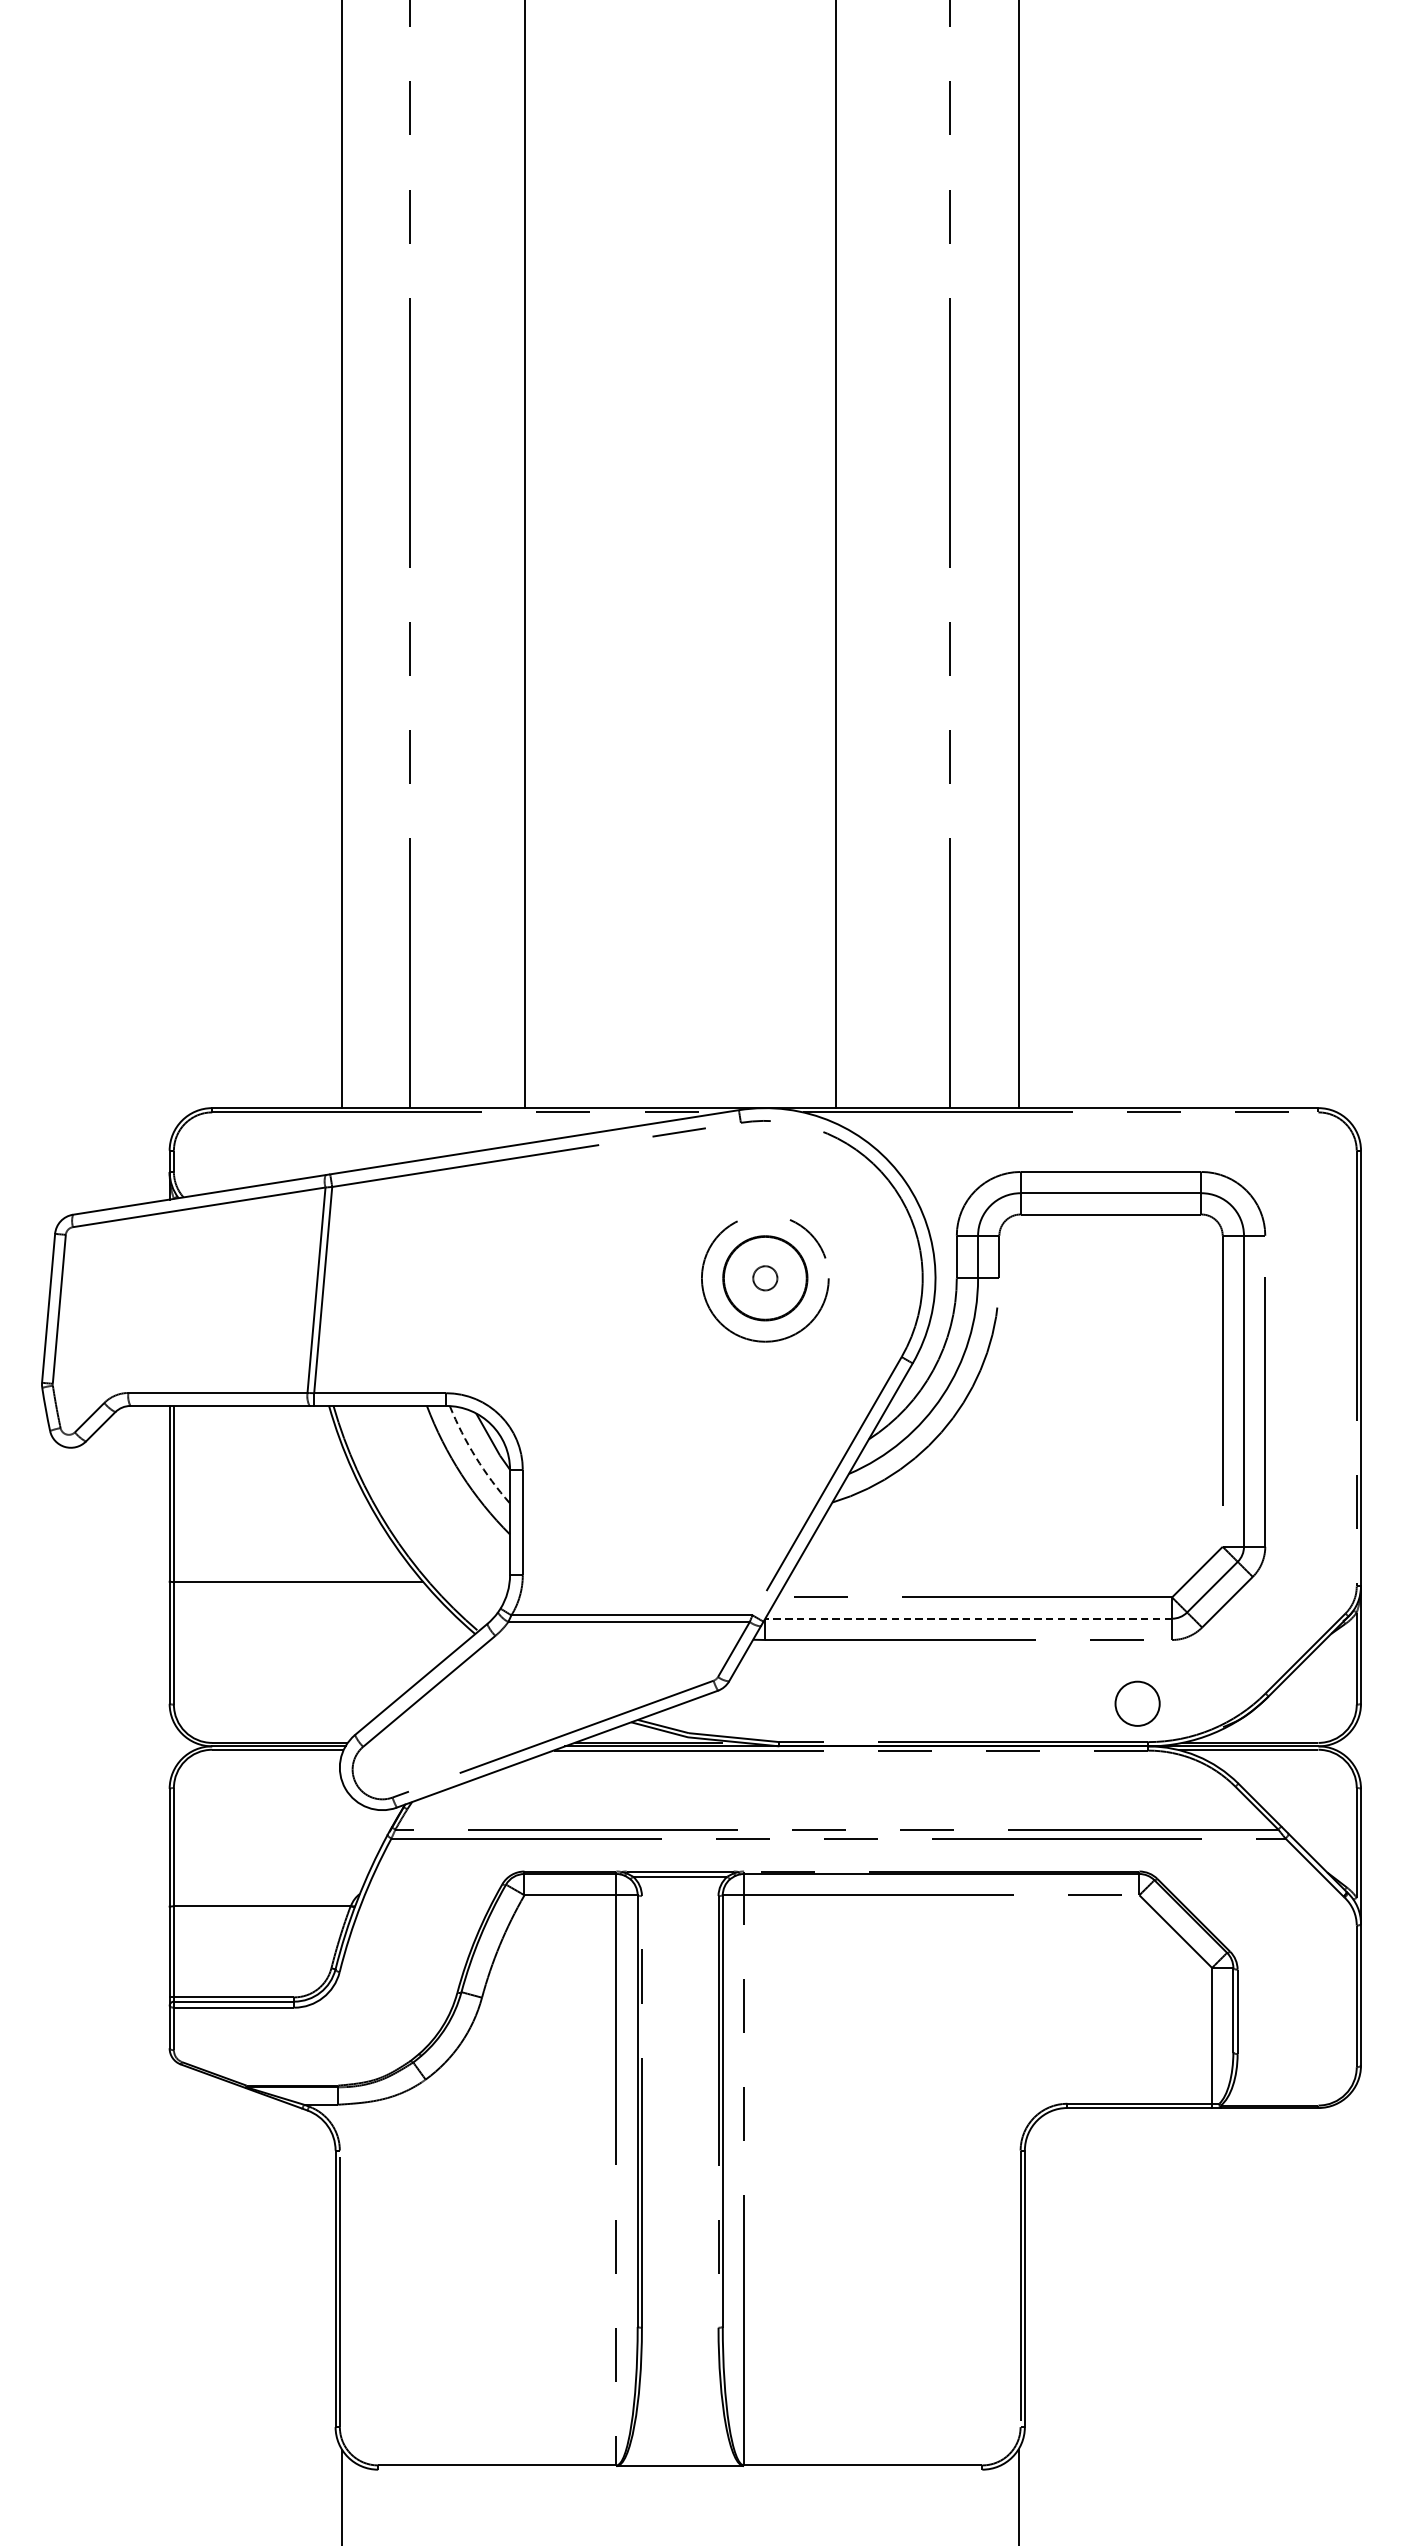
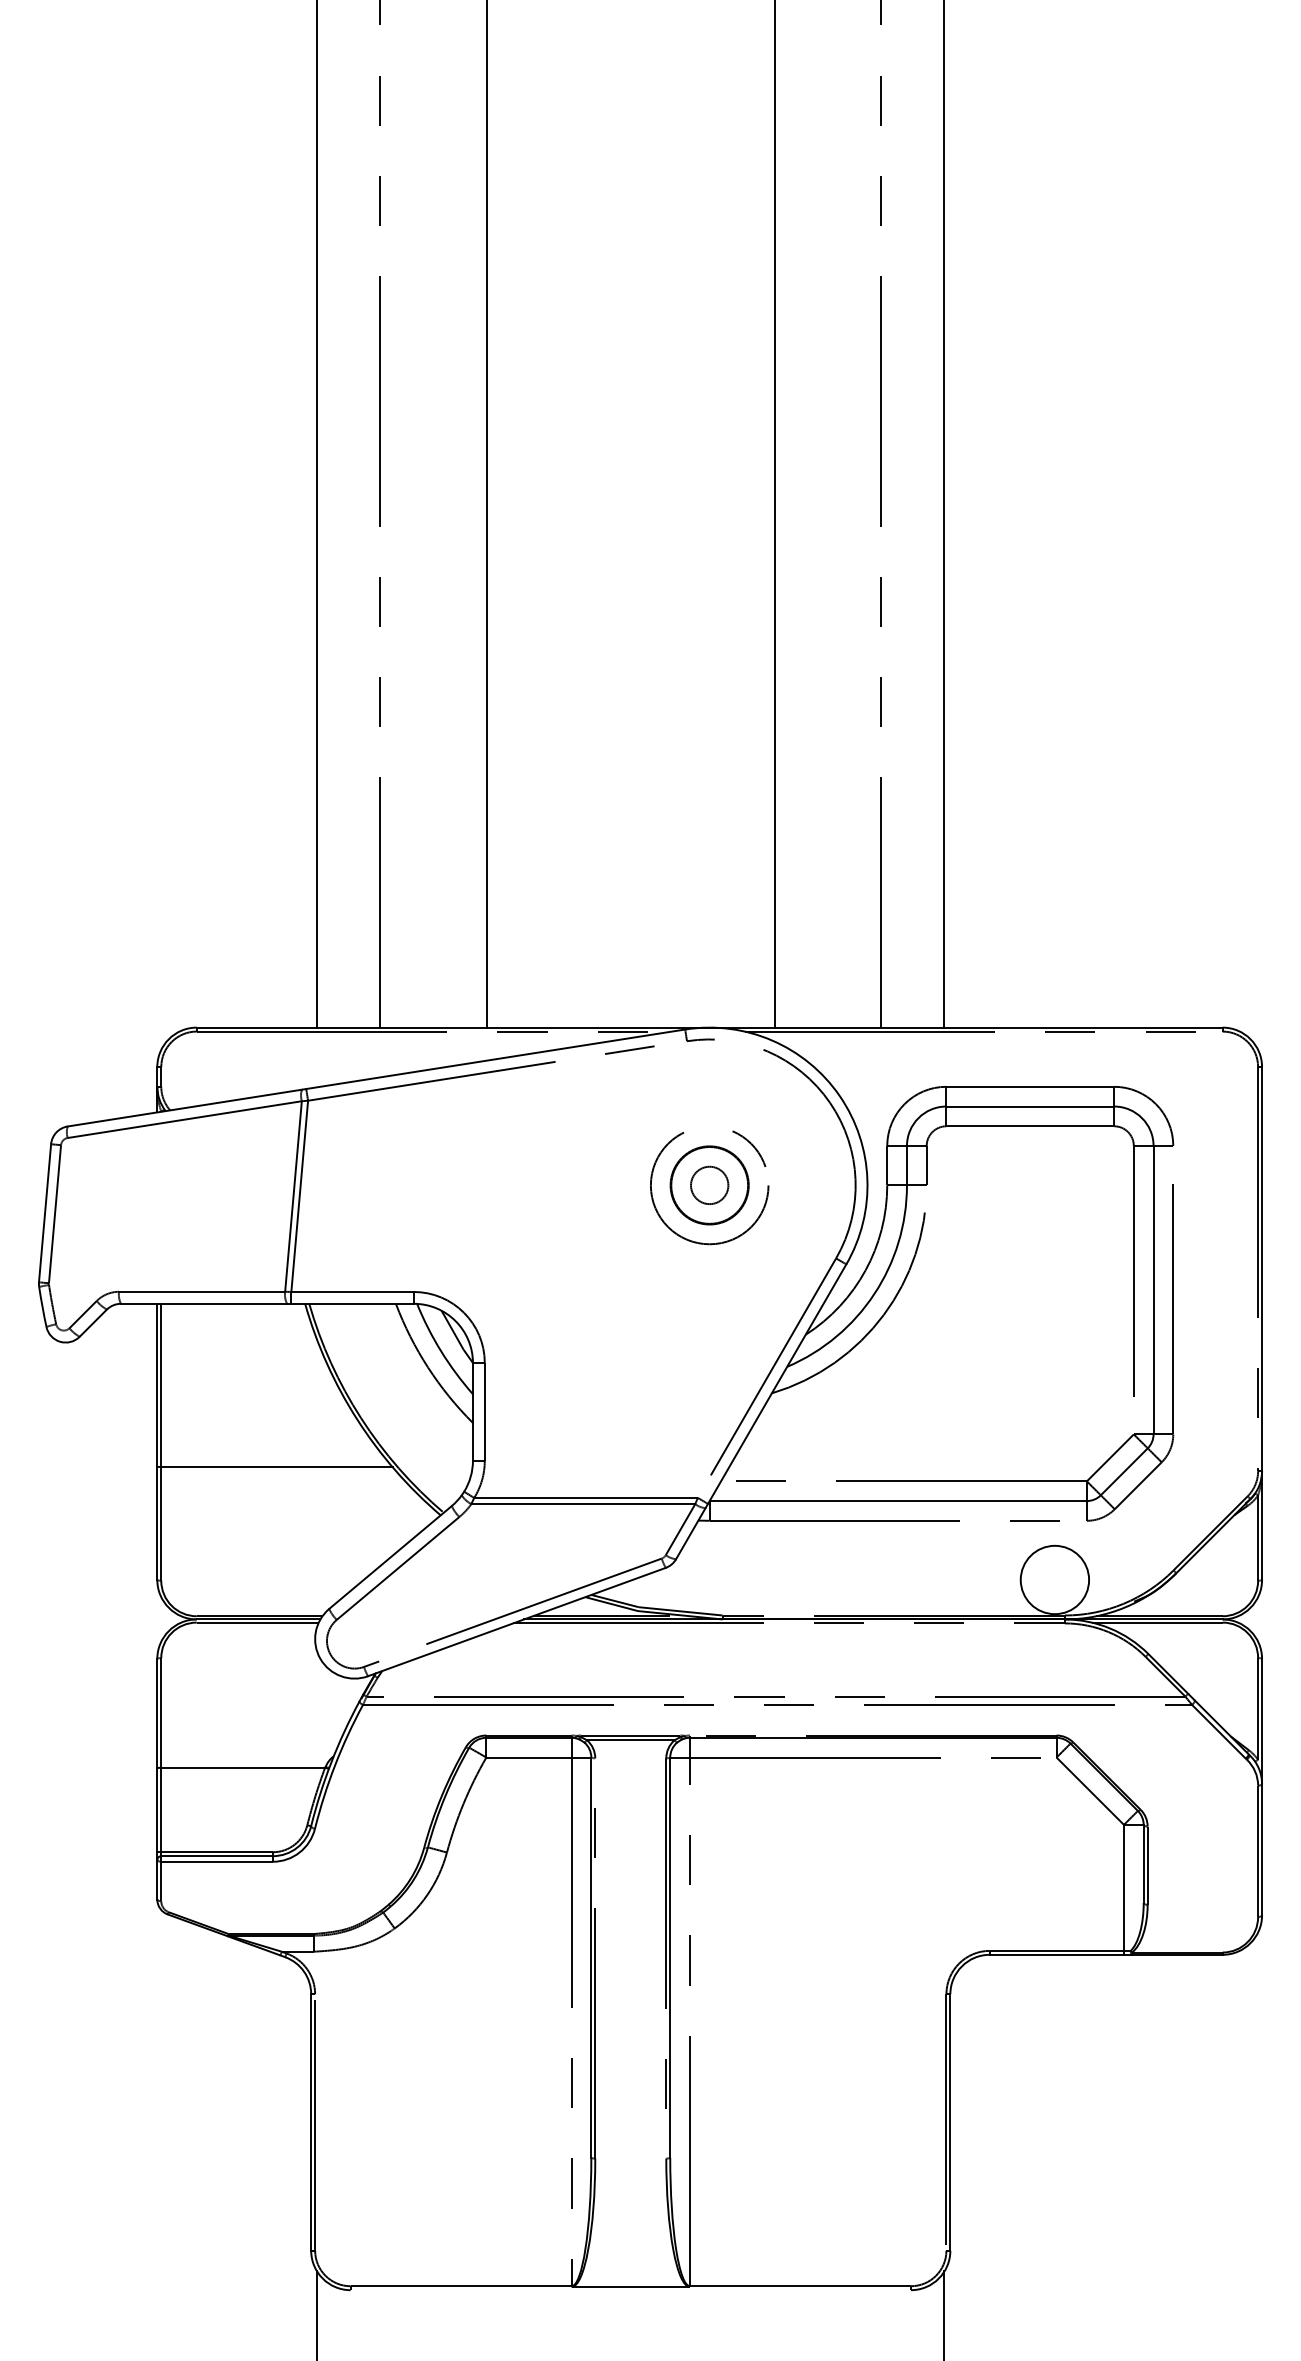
circle: (765, 1278) -> (709, 1185), size x1.67
arc: (476, 1457) -> (441, 1351), dashed -> solid
line: (968, 1619) -> (898, 1501), dashed -> solid
circle: (1137, 1703) -> (1054, 1579), size x1.67

